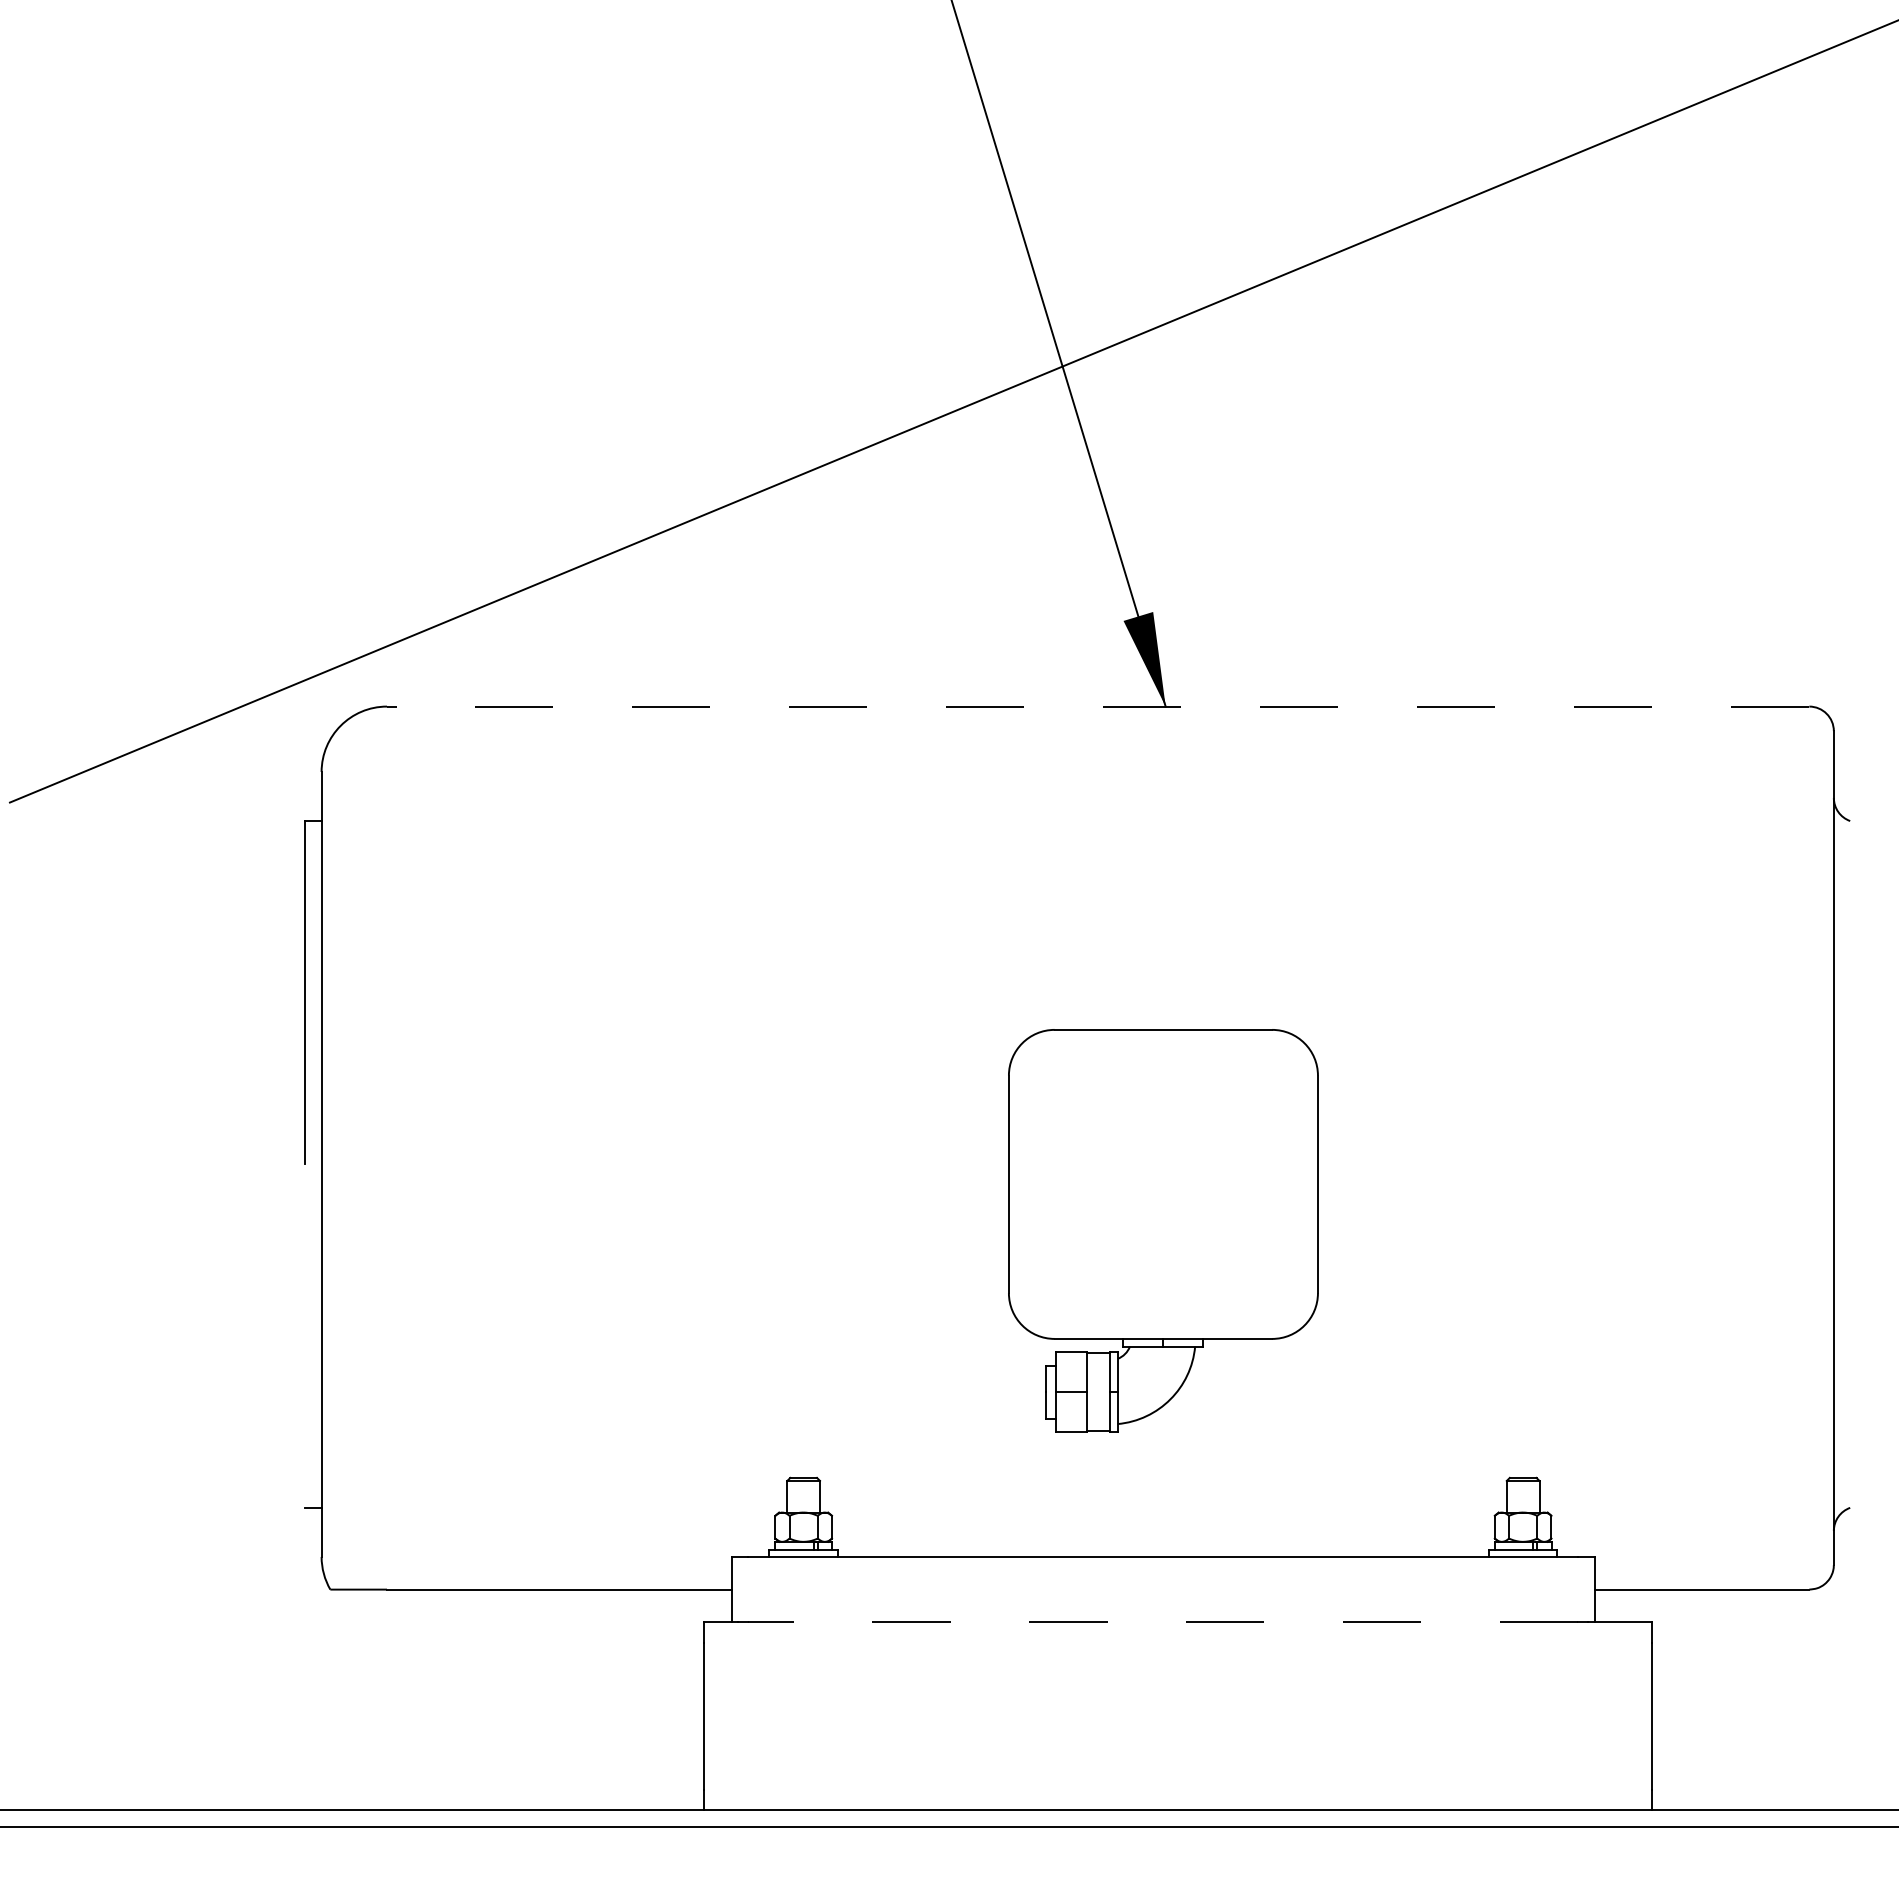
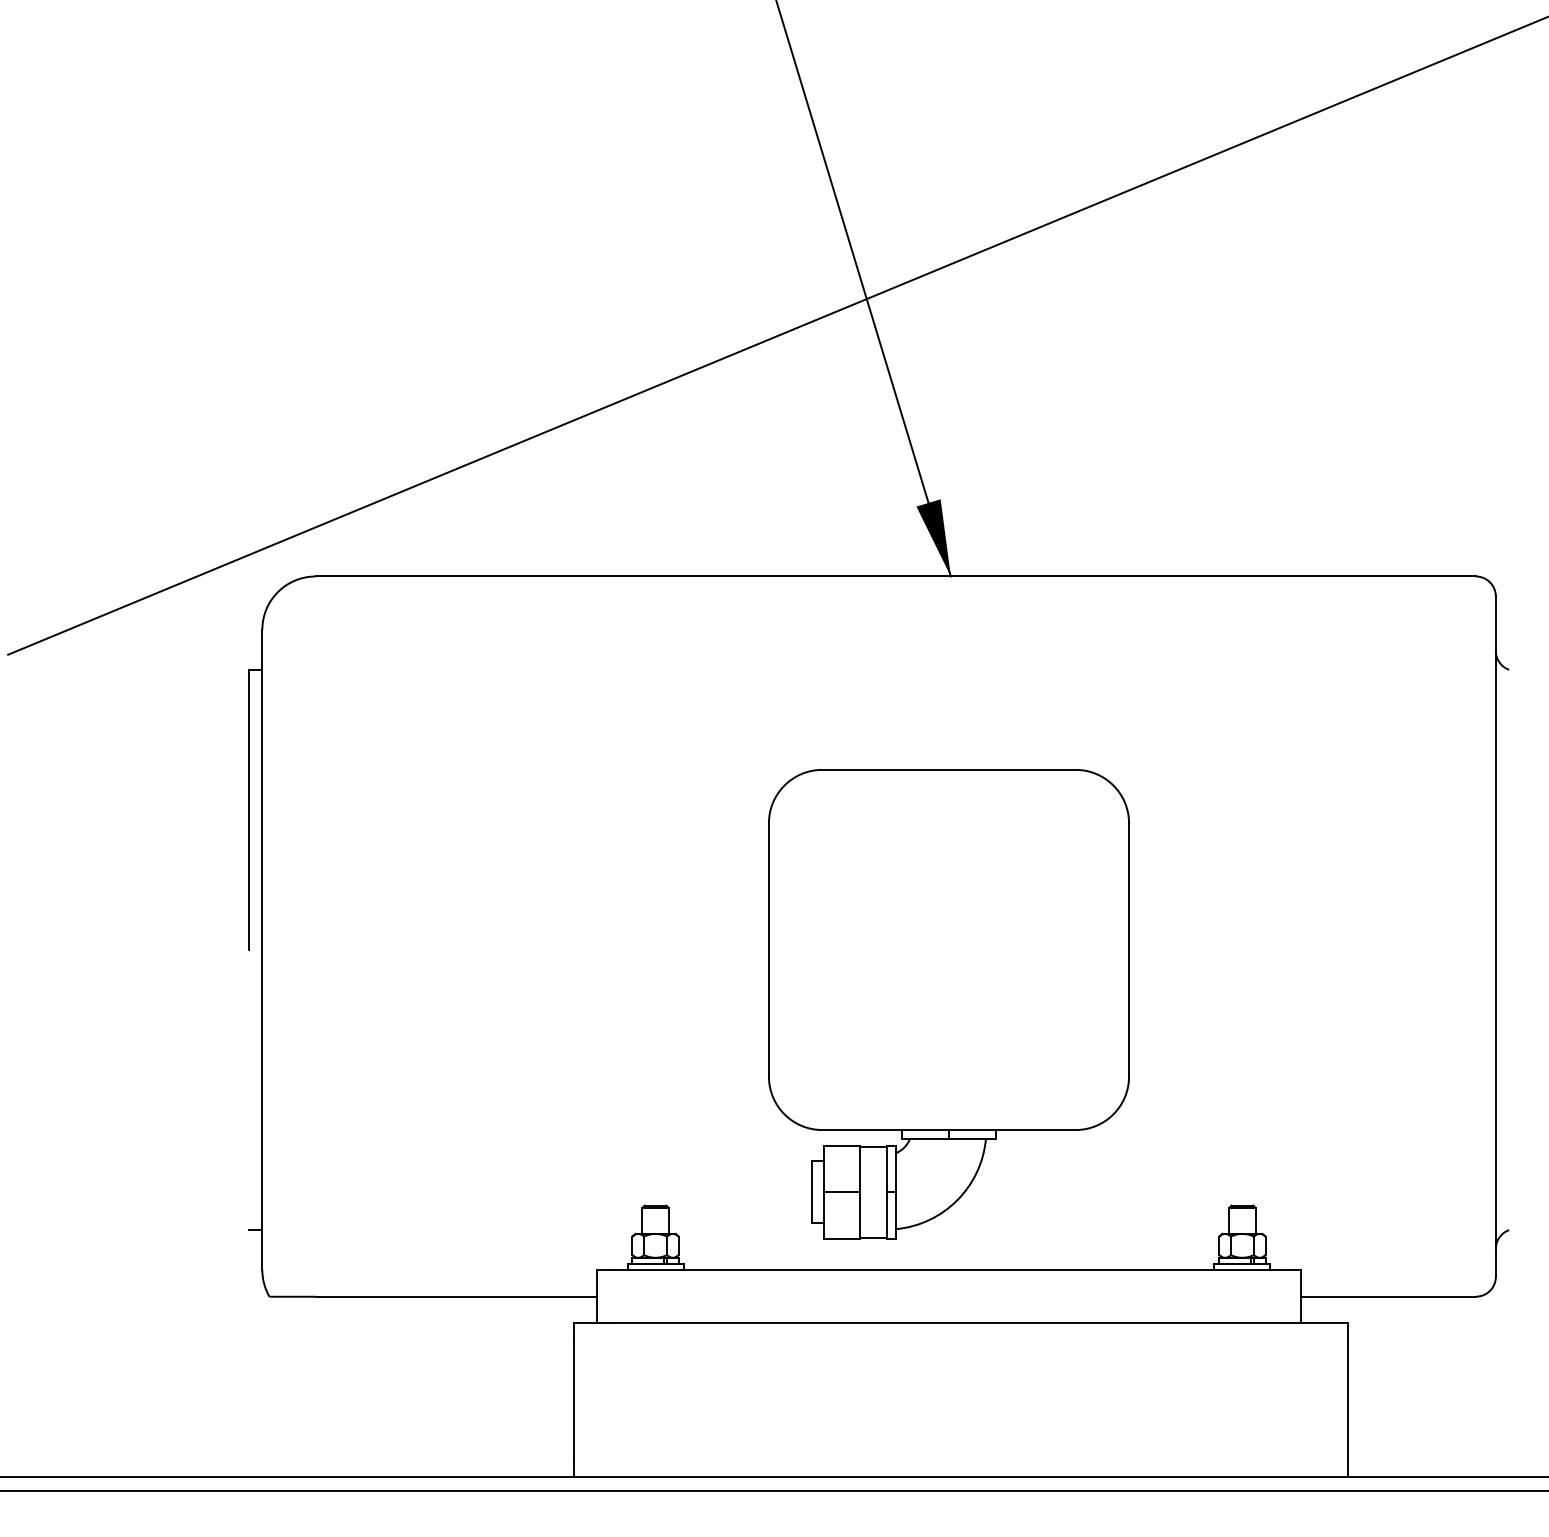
line: (1097, 706) -> (895, 576), dashed -> solid
part: (1163, 1230) -> (949, 1003), size x1.43
line: (1162, 1622) -> (948, 1323), dashed -> solid

